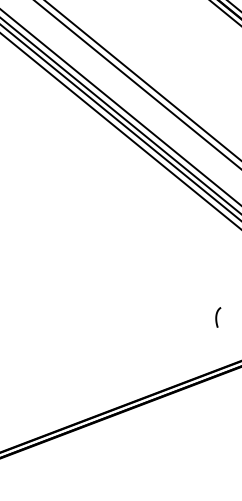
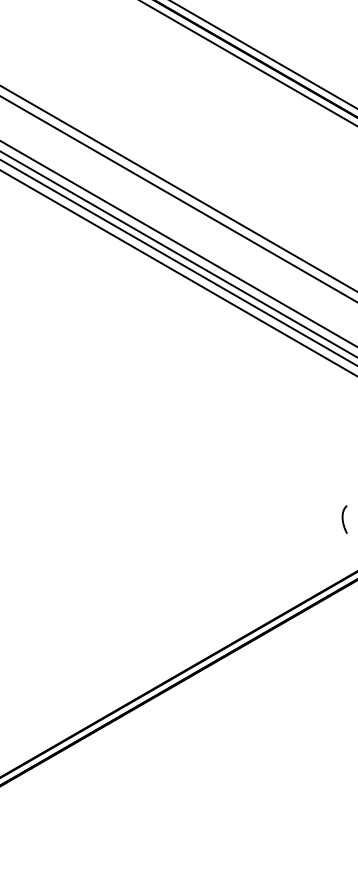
curve: (216, 317) -> (343, 519), moved

